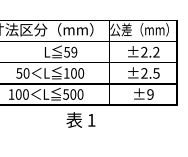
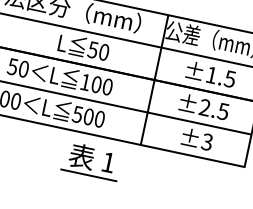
text: (150, 51) -> (221, 76), ±2.2 -> ±1.5
text: (74, 52) -> (104, 52), 59 -> 50
text: (150, 94) -> (207, 142), ±9 -> ±3
line: (81, 130) -> (89, 174), added

